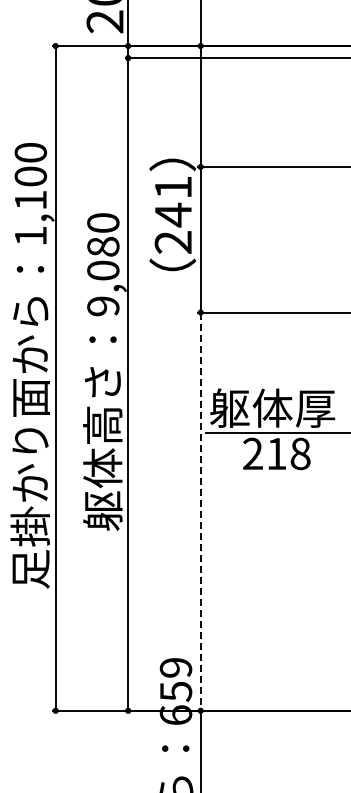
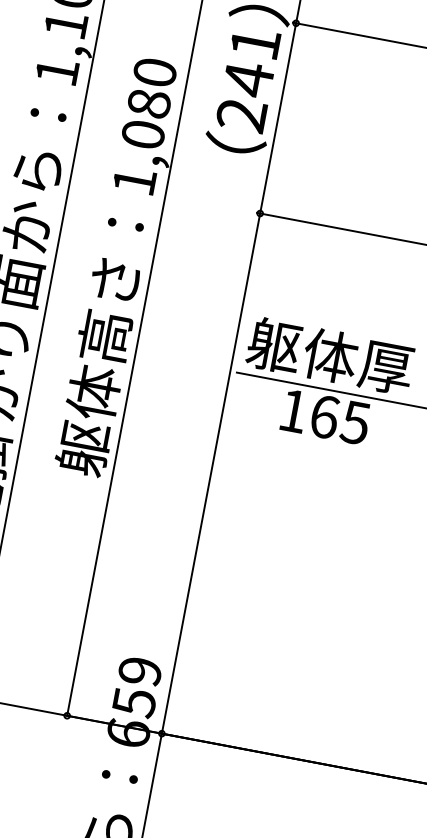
text: (103, 306) -> (134, 181), 9,080 -> 1,080
text: (276, 453) -> (324, 416), 218 -> 165
line: (200, 512) -> (210, 474), dashed -> solid

